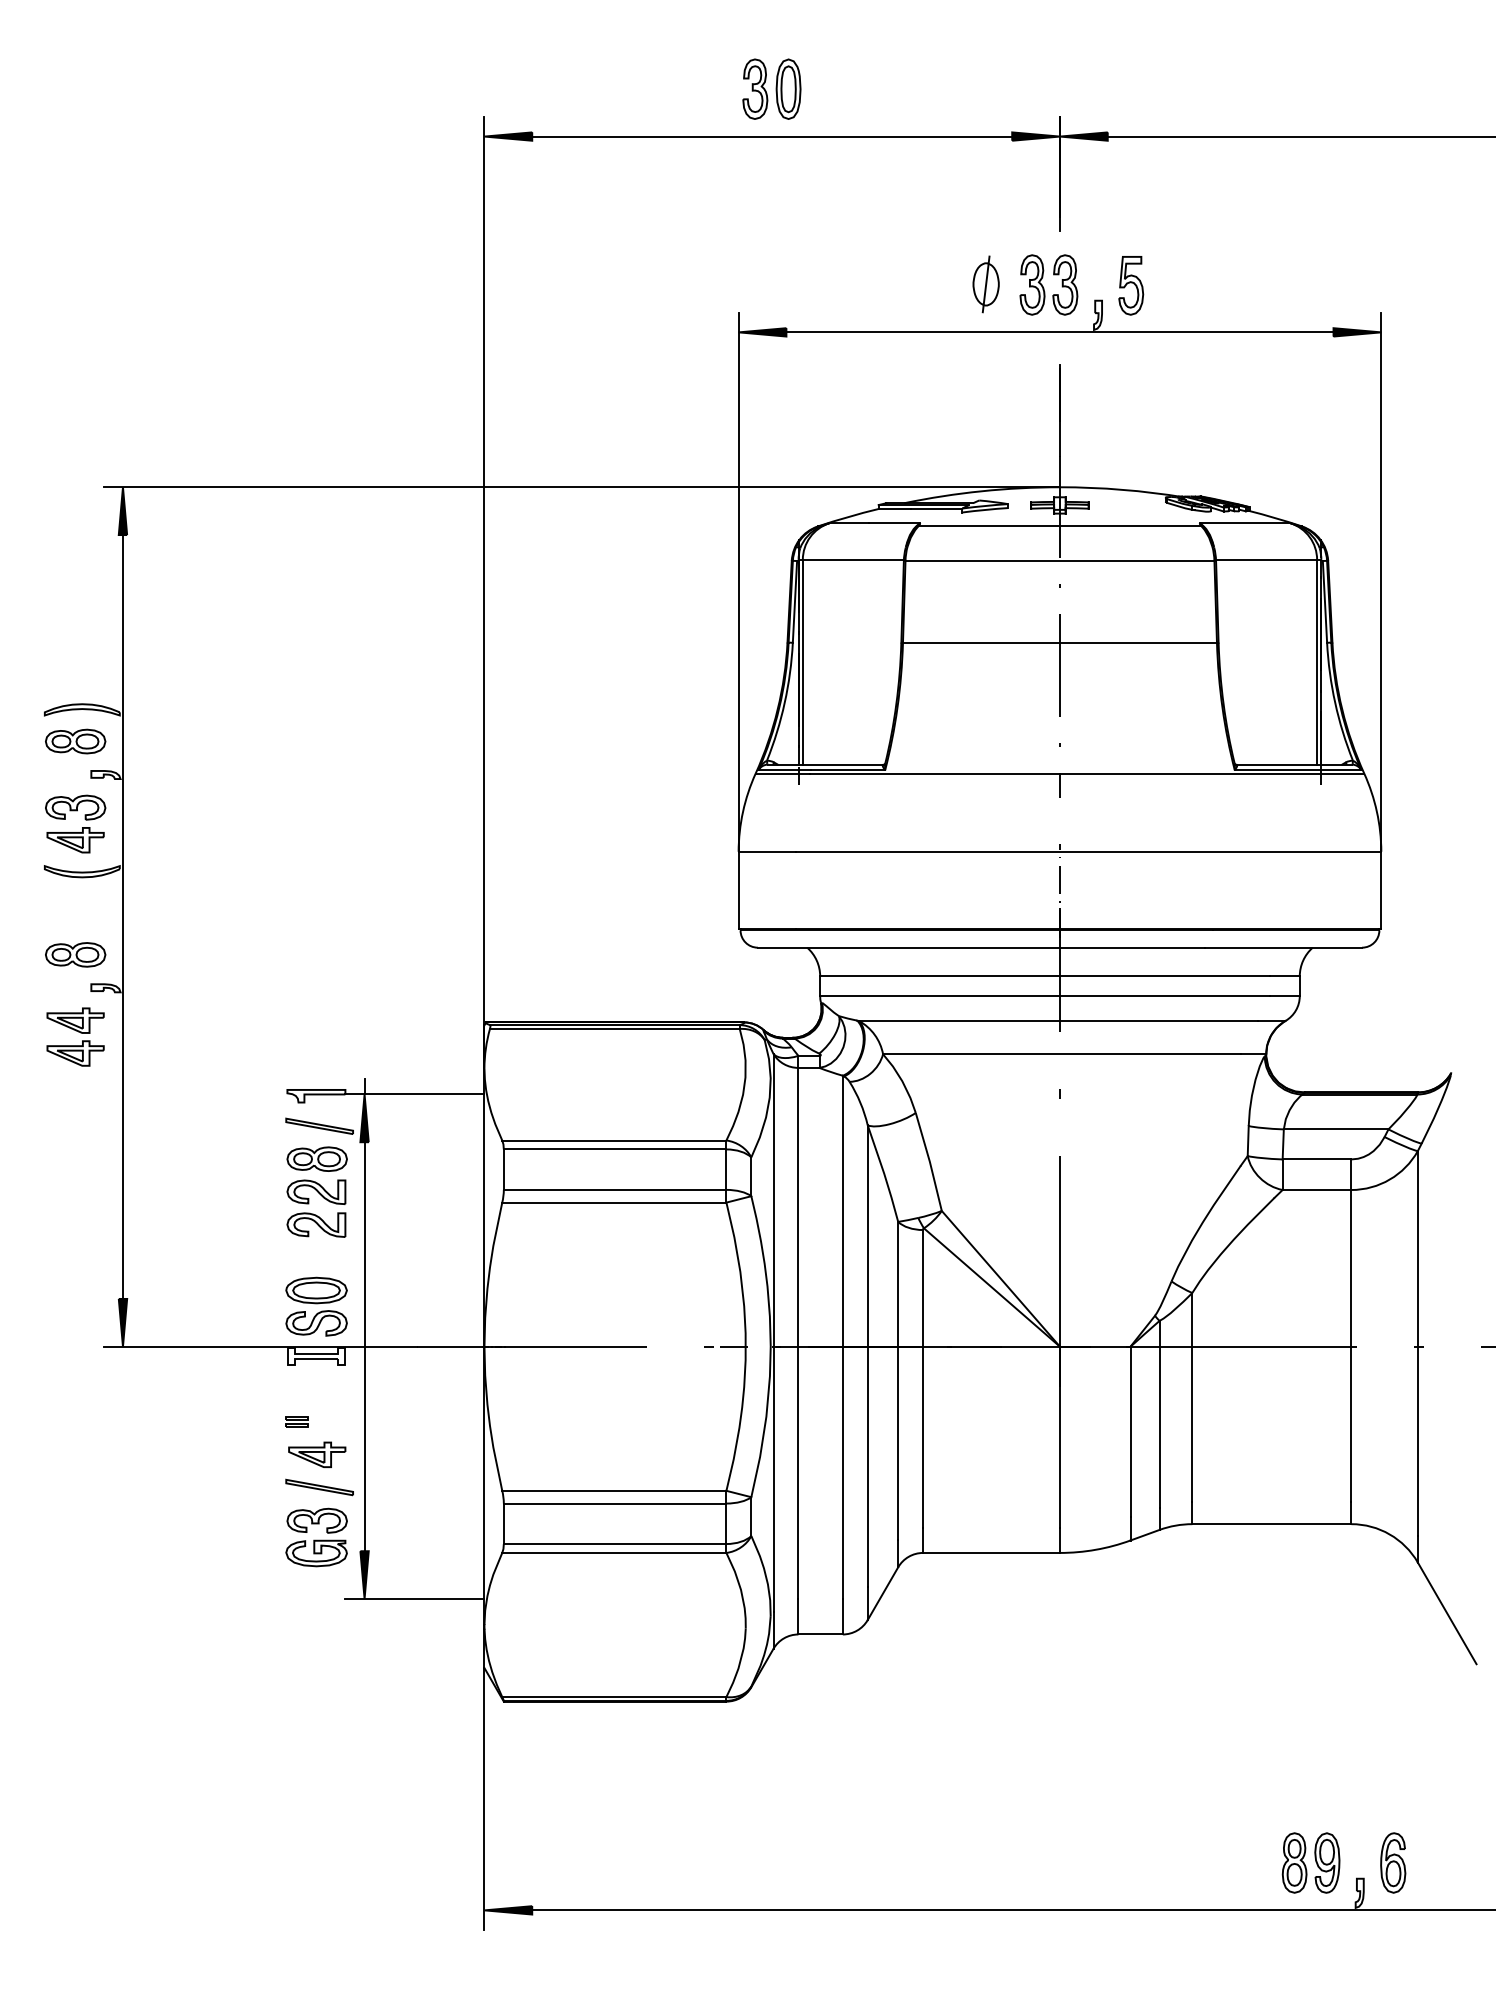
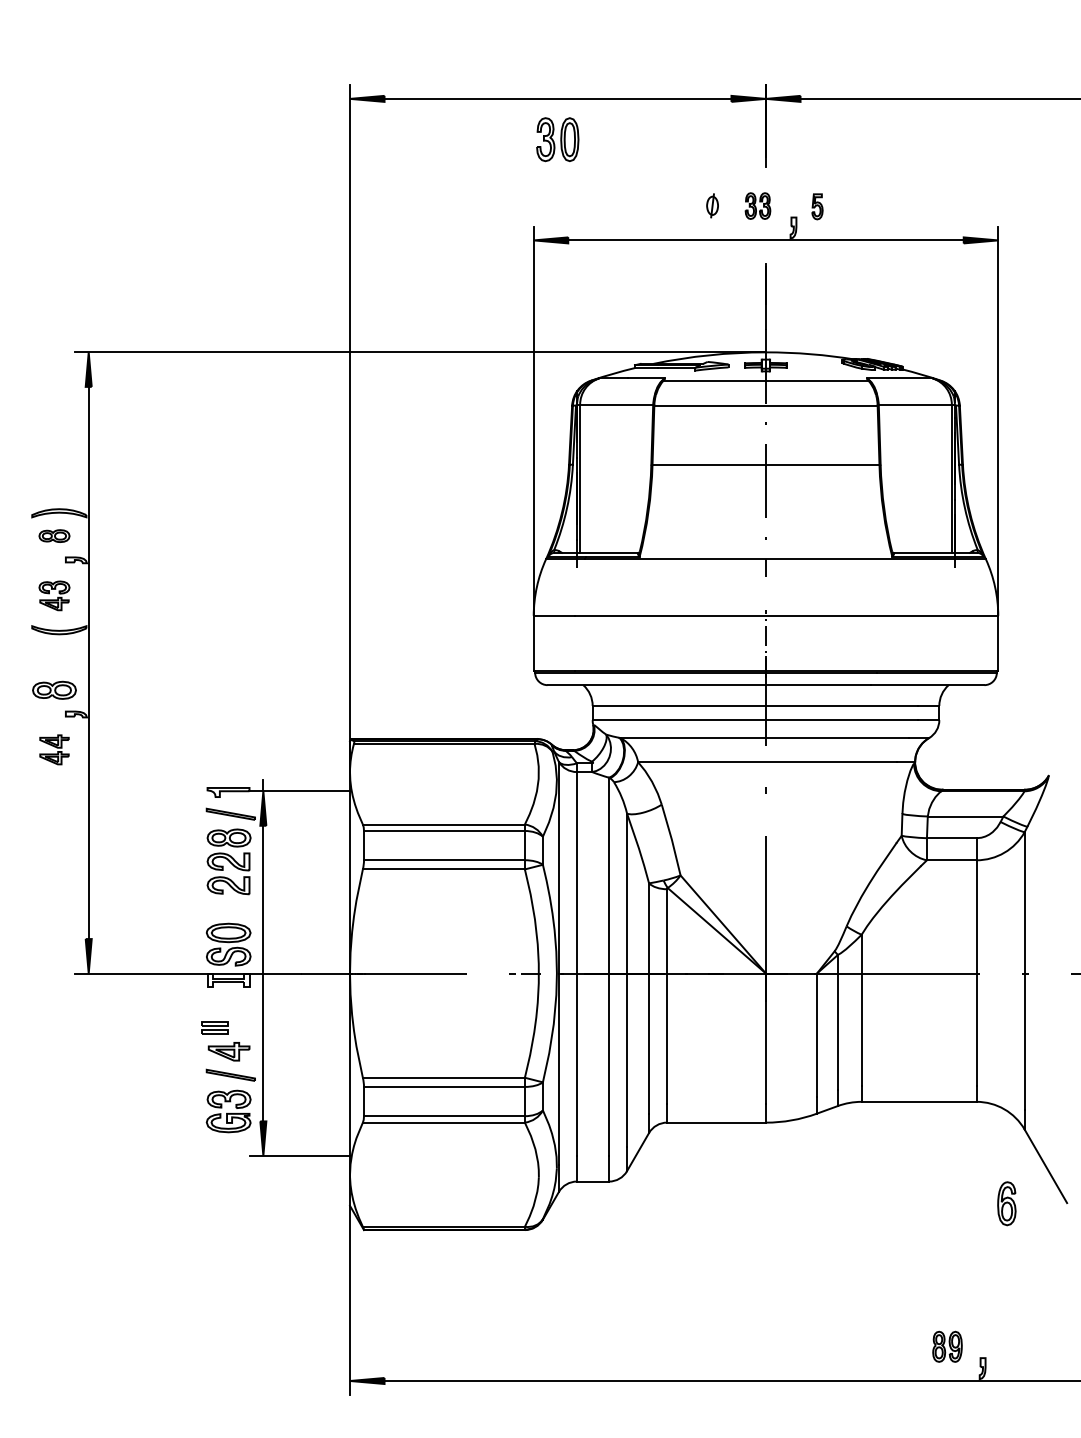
part: (771, 88) -> (557, 139), moved
part: (985, 284) -> (712, 205), size x0.6
part: (1048, 284) -> (757, 205), size x0.6
part: (1131, 285) -> (817, 206), size x0.6
part: (75, 740) -> (54, 535), size x0.7
part: (75, 823) -> (54, 595), size x0.7
part: (75, 1036) -> (54, 749), size x0.7
part: (296, 1421) -> (214, 1027), size x1.6
part: (1311, 1862) -> (947, 1346), size x0.7
part: (1392, 1862) -> (1006, 1203), moved

